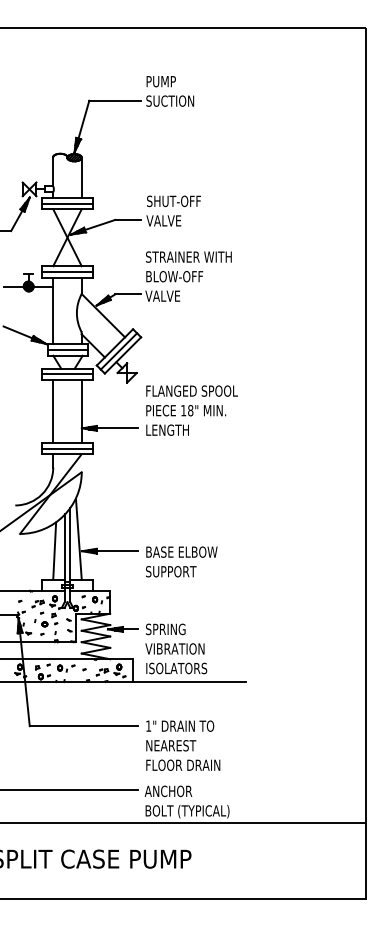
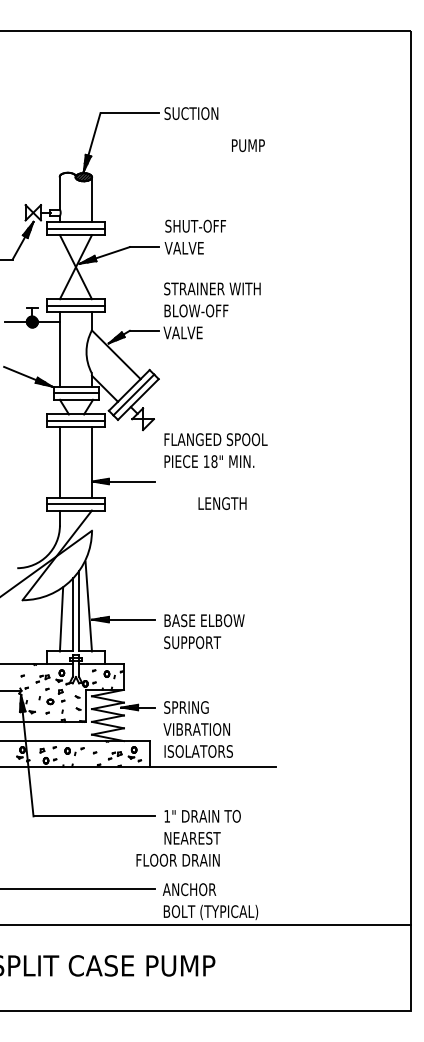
text: (161, 81) -> (248, 145), moved
text: (167, 430) -> (222, 503), moved
text: (182, 764) -> (177, 859), moved

